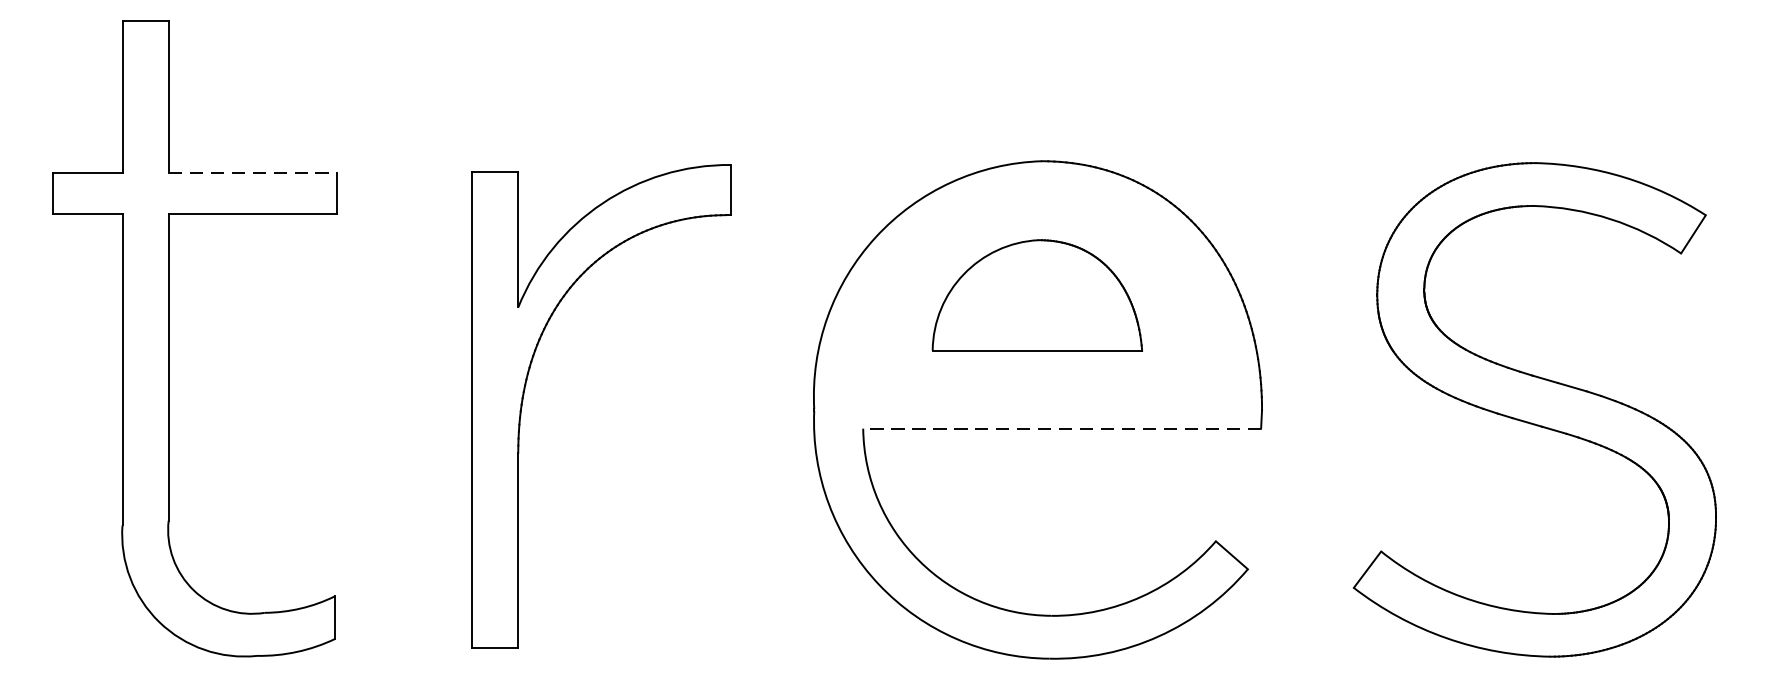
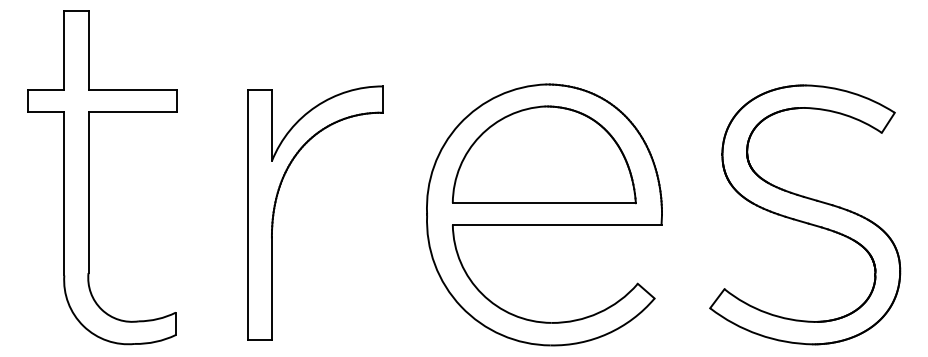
line: (254, 172) -> (133, 90), dashed -> solid
part: (1036, 294) -> (543, 154), size x1.67
line: (1060, 428) -> (556, 224), dashed -> solid

